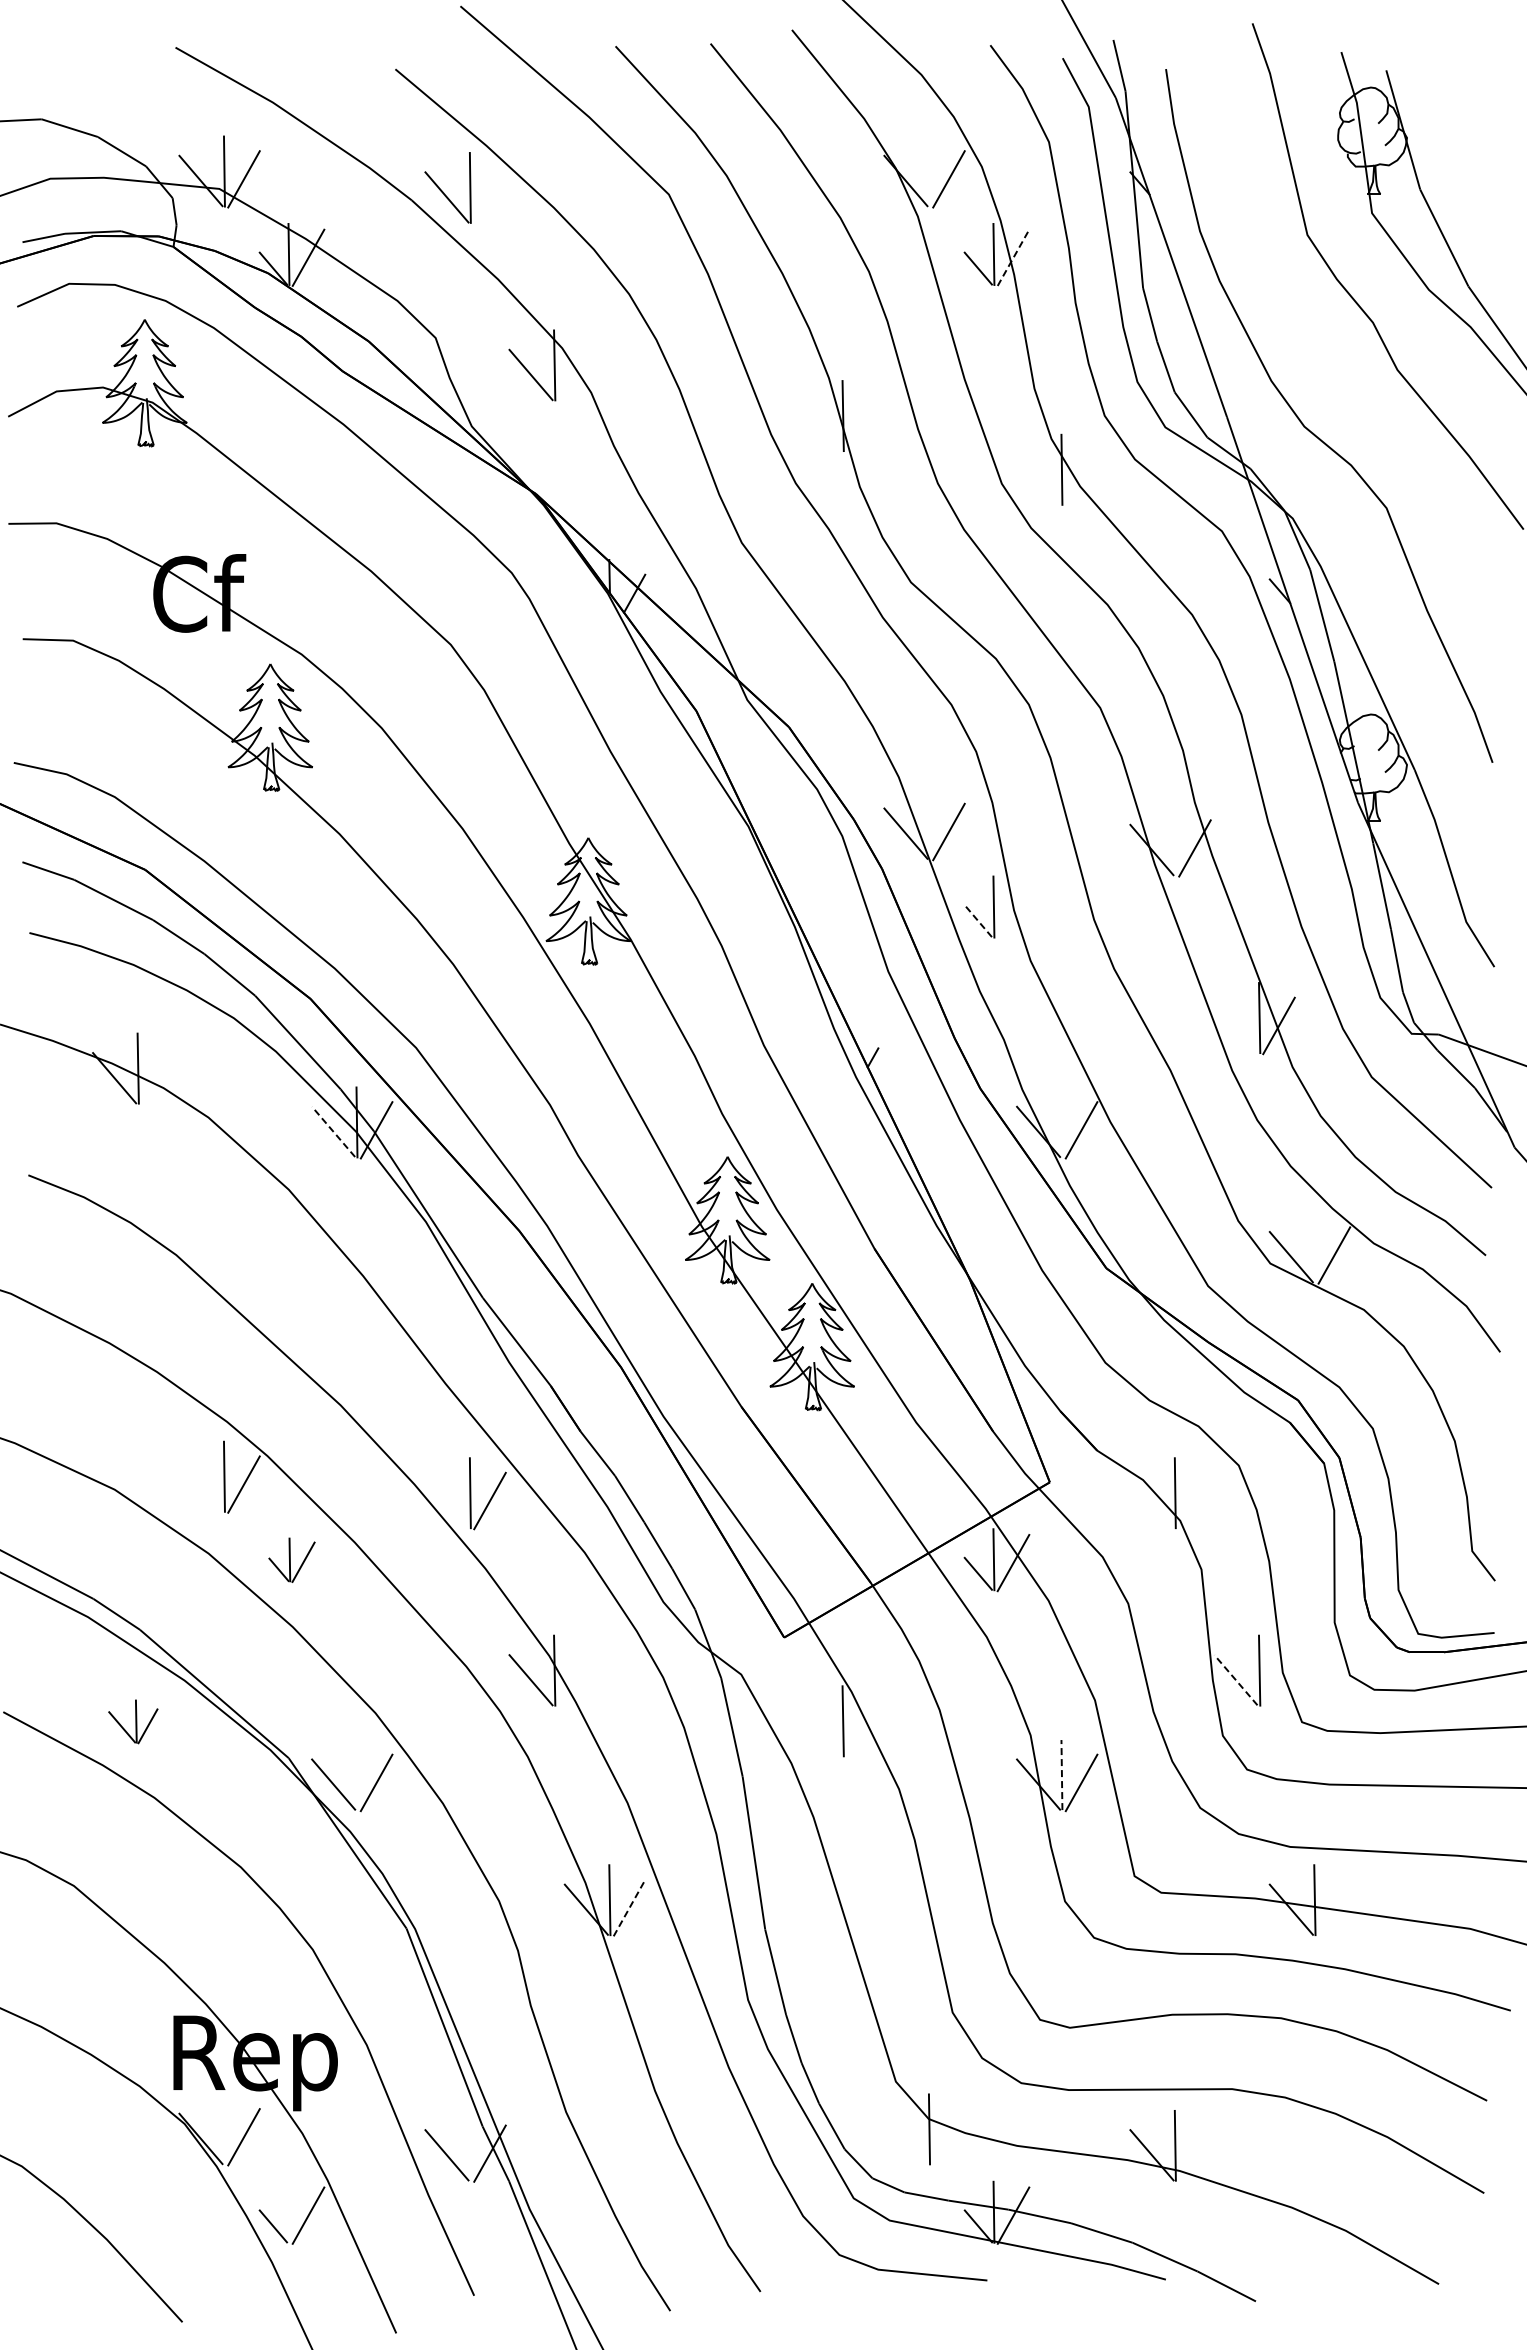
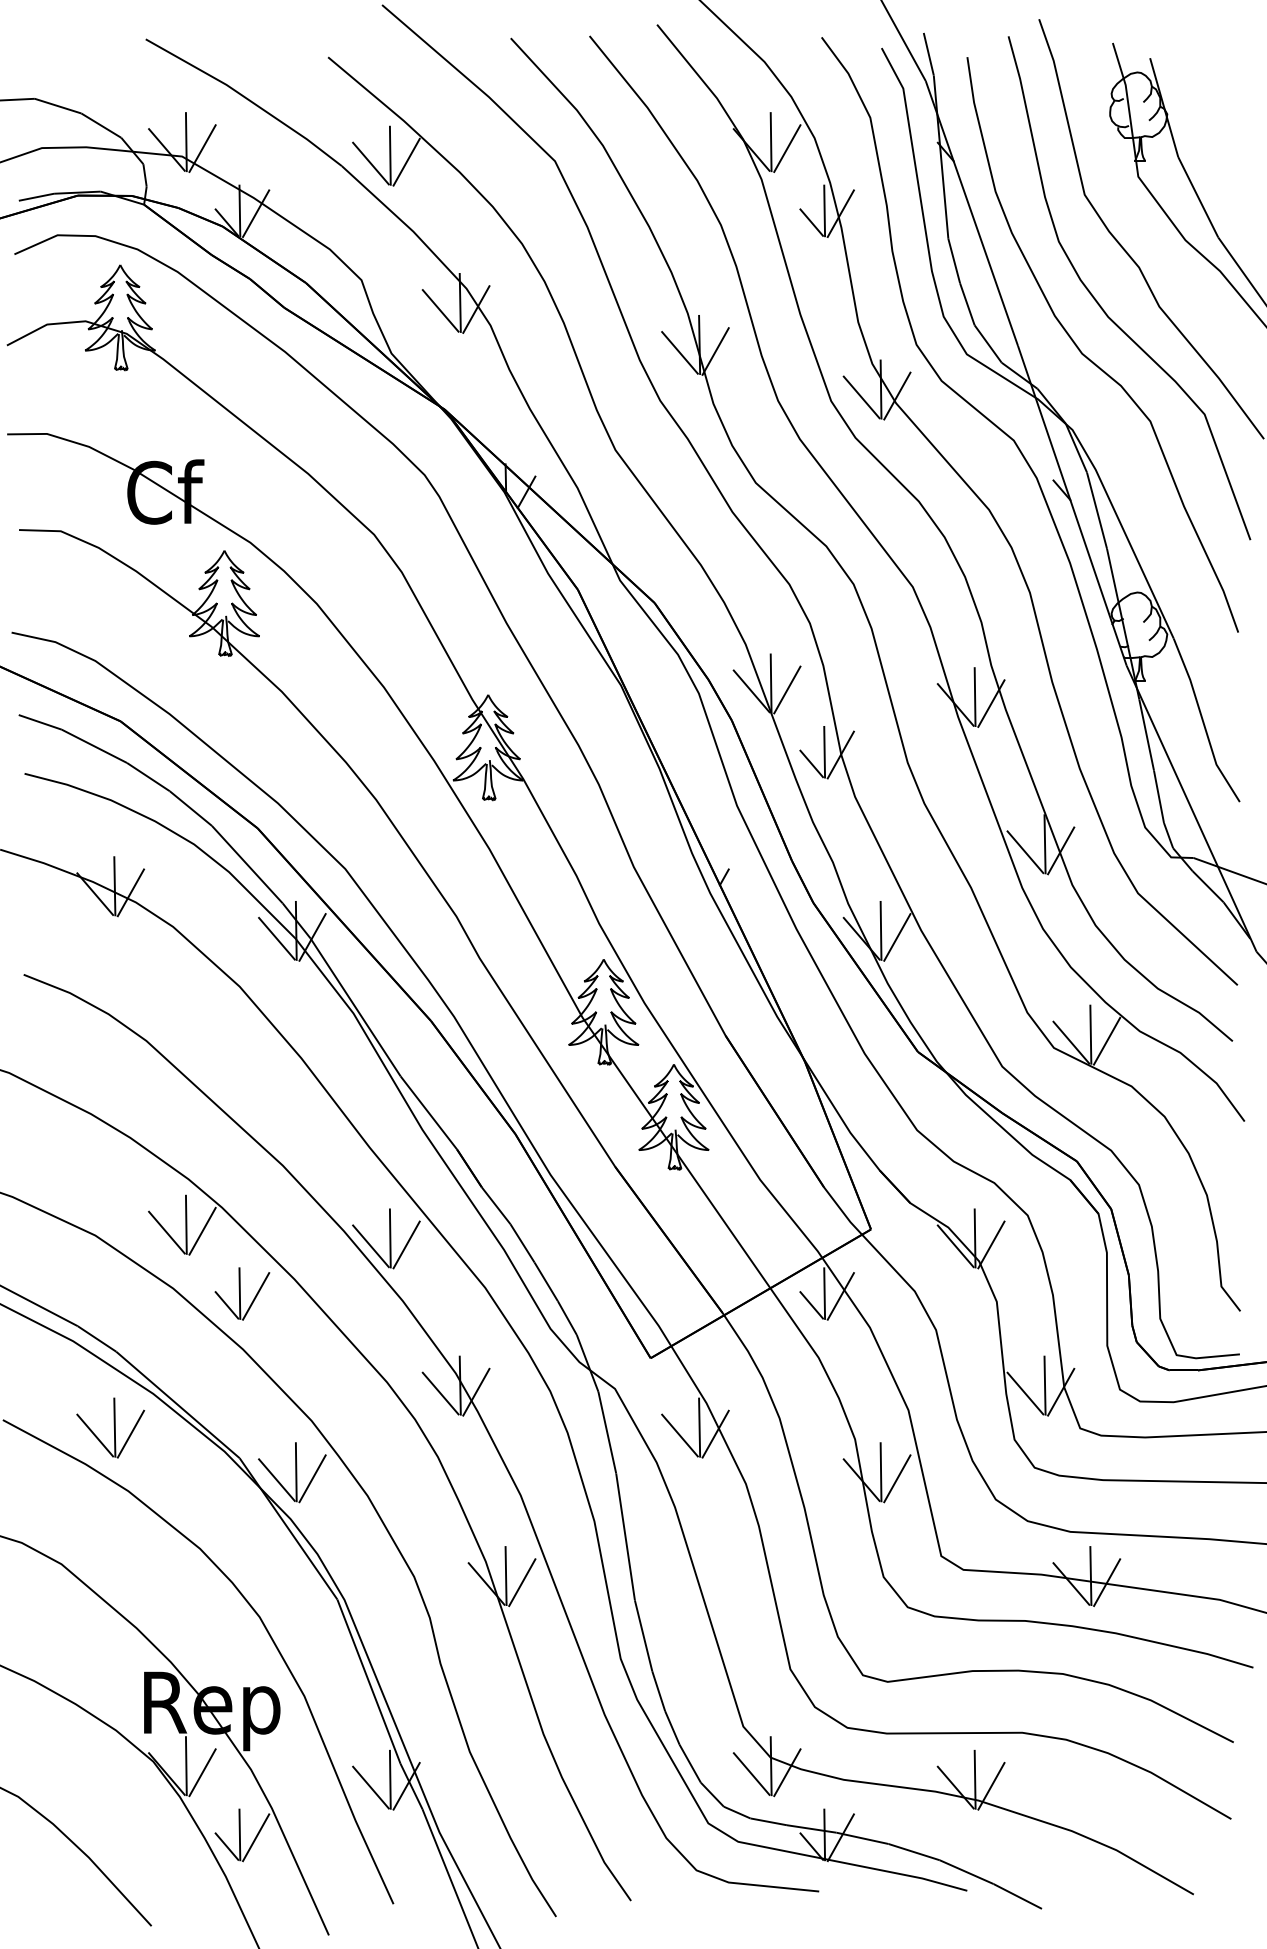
line: (928, 171) -> (770, 142), added
line: (489, 195) -> (406, 162), added
line: (1013, 257) -> (840, 213), dashed -> solid
curve: (1328, 370) -> (1102, 307), added
line: (573, 373) -> (475, 309), added
line: (862, 423) -> (715, 351), added
line: (819, 425) -> (679, 352), added
line: (1081, 477) -> (897, 395), added
line: (1038, 479) -> (861, 397), added
line: (928, 824) -> (770, 683), added
line: (1174, 840) -> (974, 697), added
line: (1013, 910) -> (840, 755), added
line: (978, 921) -> (811, 764), dashed -> solid
line: (1235, 1027) -> (1025, 852), added
line: (157, 1076) -> (130, 892), added
line: (1061, 1122) -> (880, 930), added
line: (333, 1131) -> (276, 938), dashed -> solid
line: (1314, 1247) -> (1090, 1034), added
line: (200, 1486) -> (166, 1232), added
line: (1194, 1500) -> (991, 1244), added
line: (446, 1502) -> (370, 1246), added
line: (1151, 1502) -> (955, 1246), added
part: (291, 1560) -> (241, 1294), size x1.43
line: (573, 1678) -> (475, 1392), added
line: (1278, 1678) -> (1060, 1392), added
line: (1235, 1679) -> (1025, 1392), dashed -> solid
part: (133, 1721) -> (110, 1427), size x1.67
line: (862, 1729) -> (715, 1434), added
line: (819, 1730) -> (679, 1435), added
line: (1061, 1774) -> (880, 1471), dashed -> solid
line: (356, 1775) -> (295, 1472), added
line: (629, 1907) -> (522, 1582), dashed -> solid
line: (1334, 1908) -> (1107, 1582), added
line: (224, 2129) -> (186, 1766), added
line: (948, 2137) -> (786, 1772), added
line: (905, 2138) -> (751, 1773), added
line: (469, 2145) -> (389, 1779), added
line: (1194, 2153) -> (991, 1786), added
line: (288, 2211) -> (239, 1834), added

